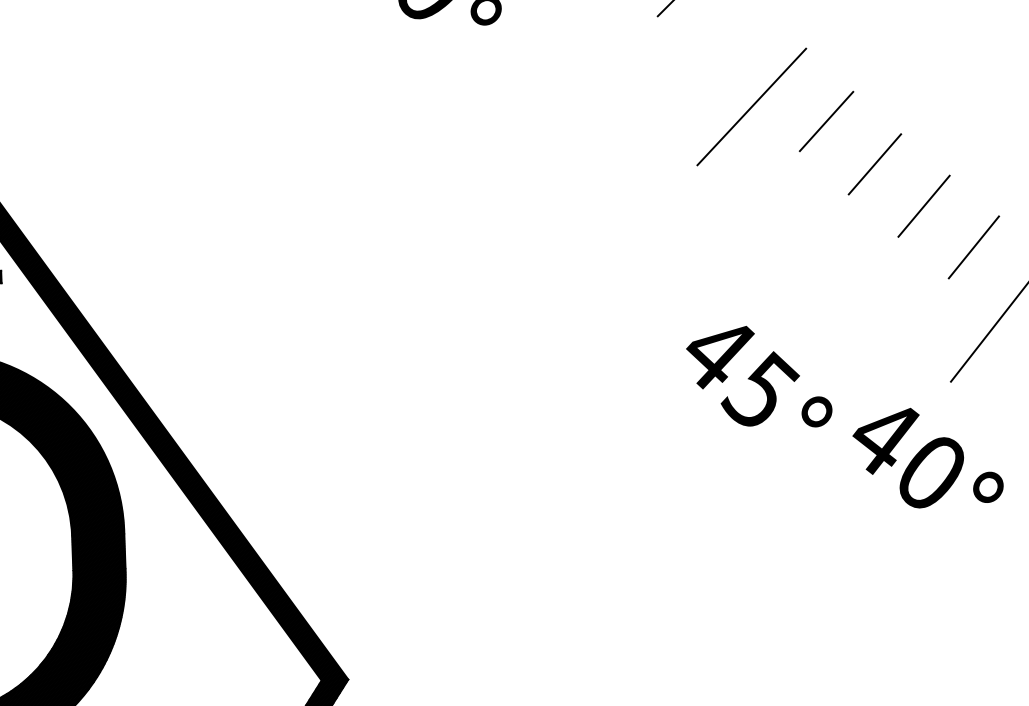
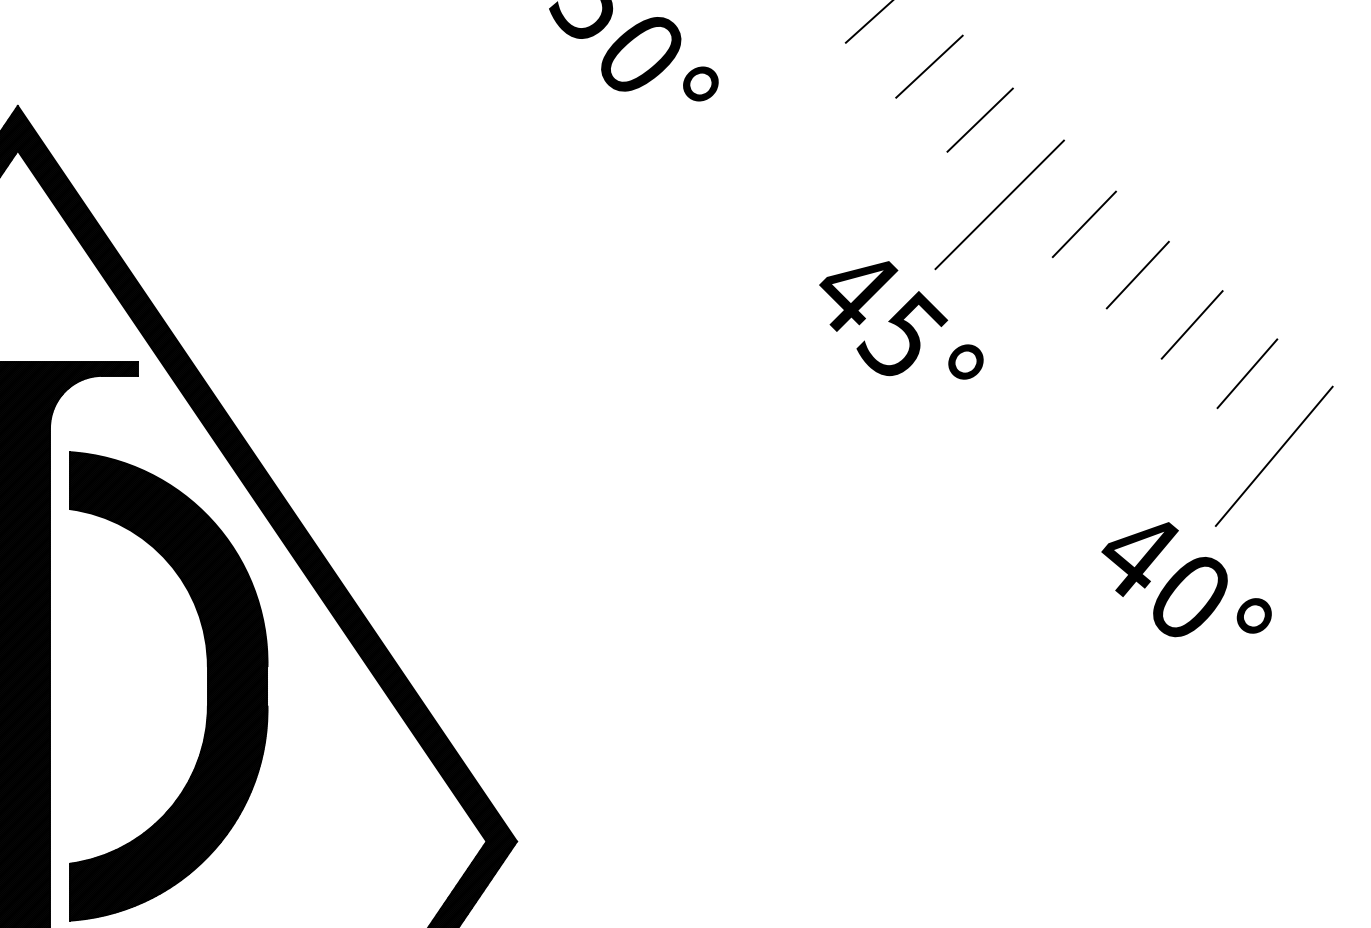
line: (731, 32) -> (979, 119), added
text: (759, 377) -> (901, 320), moved
text: (927, 457) -> (1186, 579), moved

